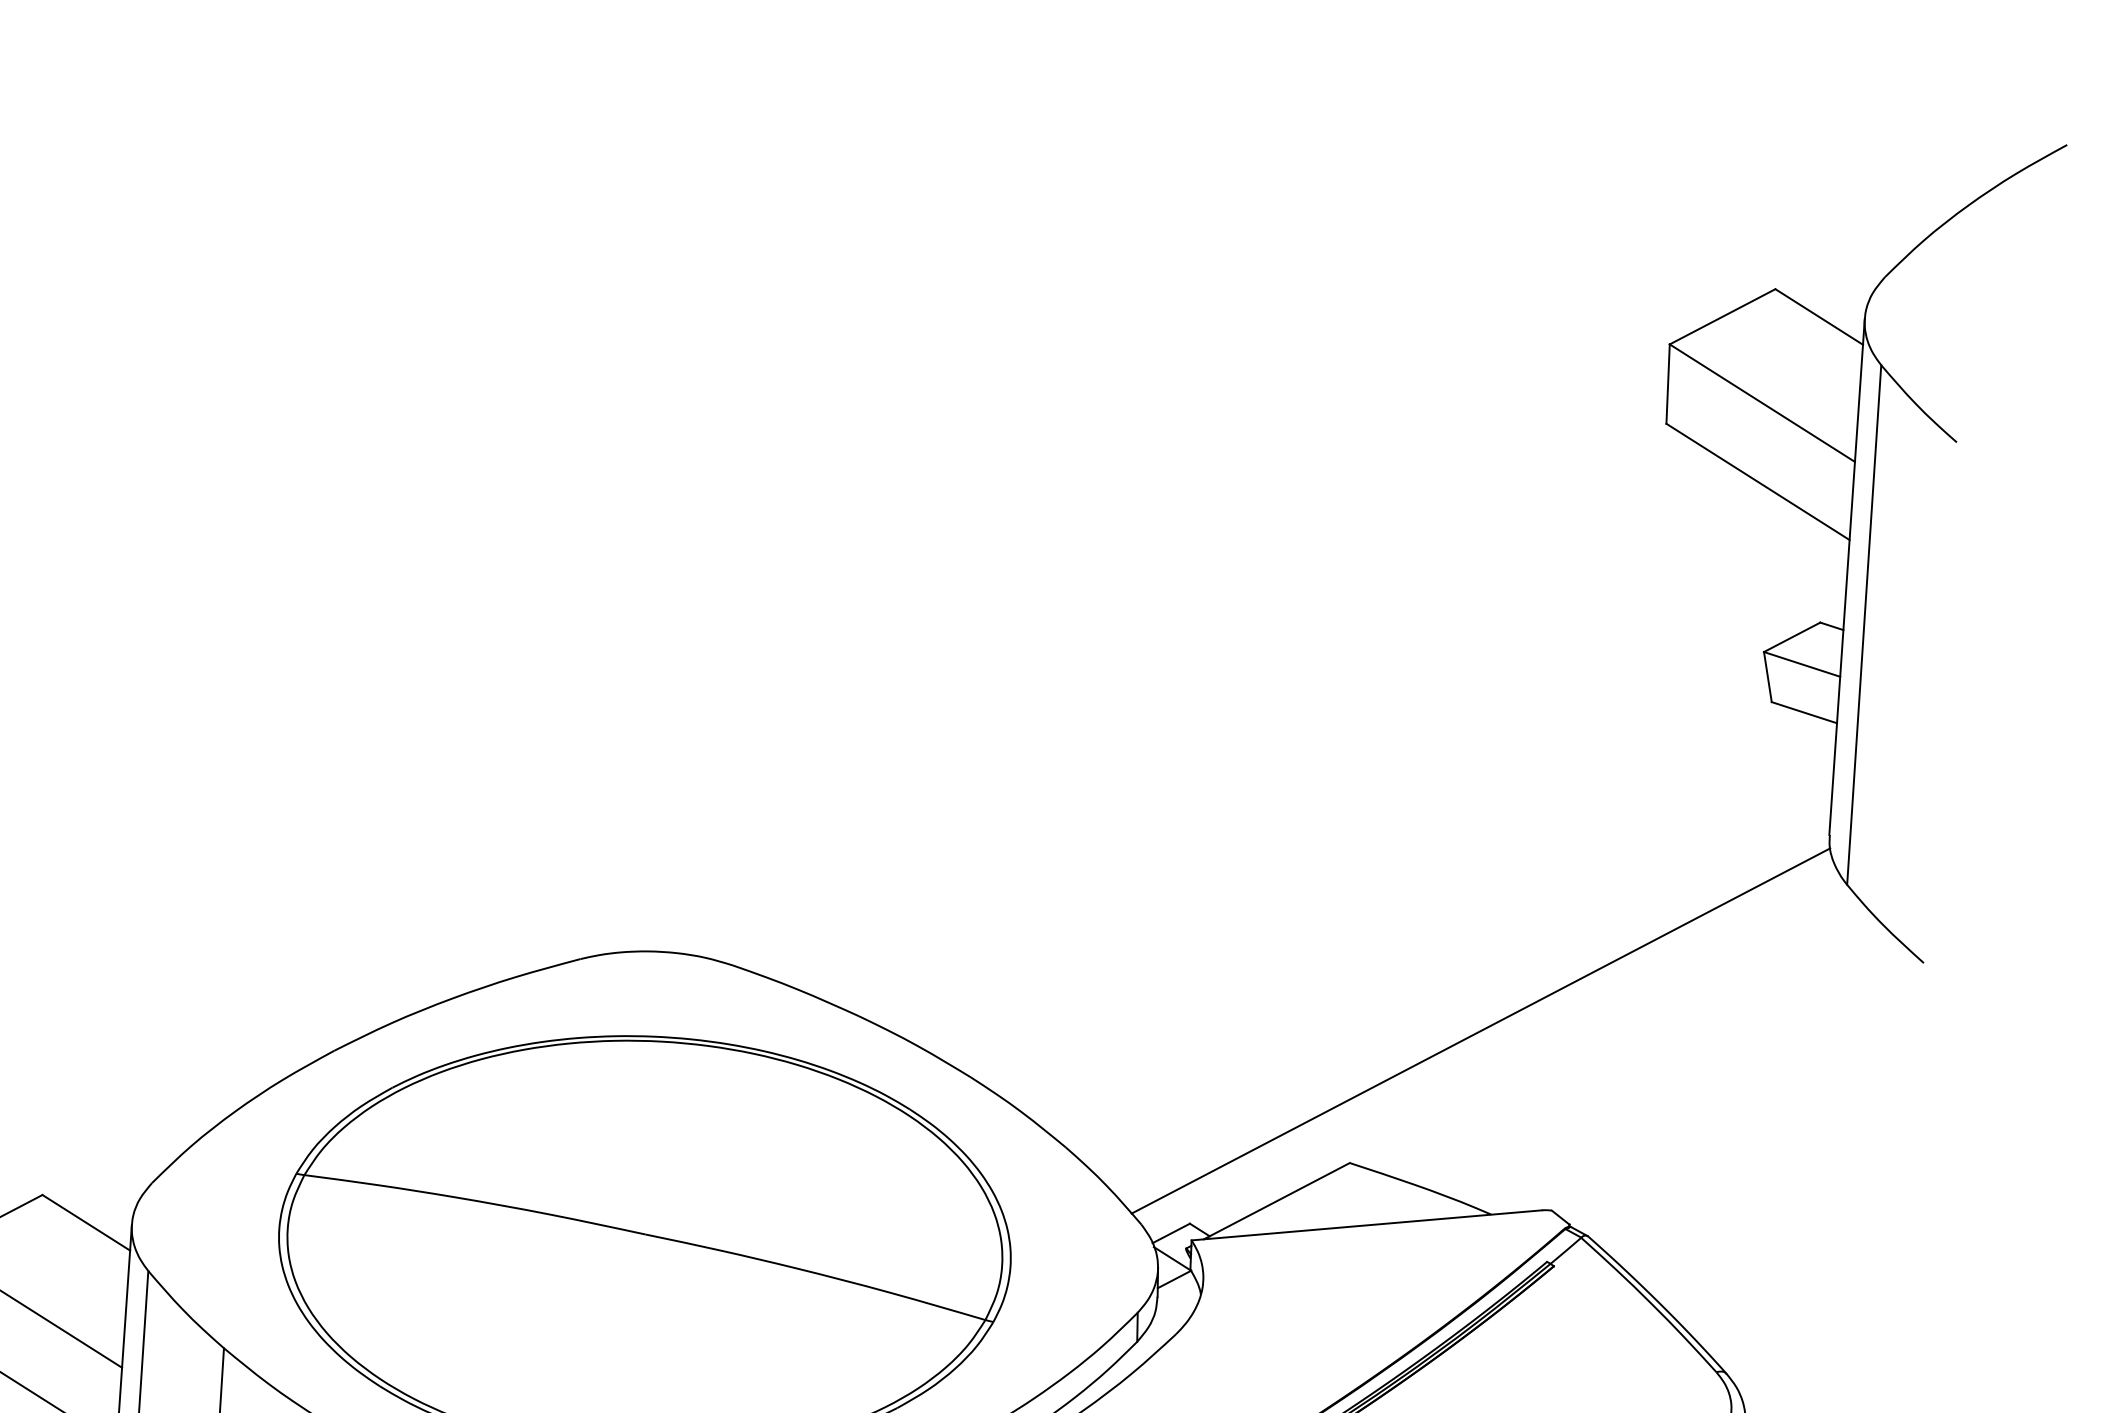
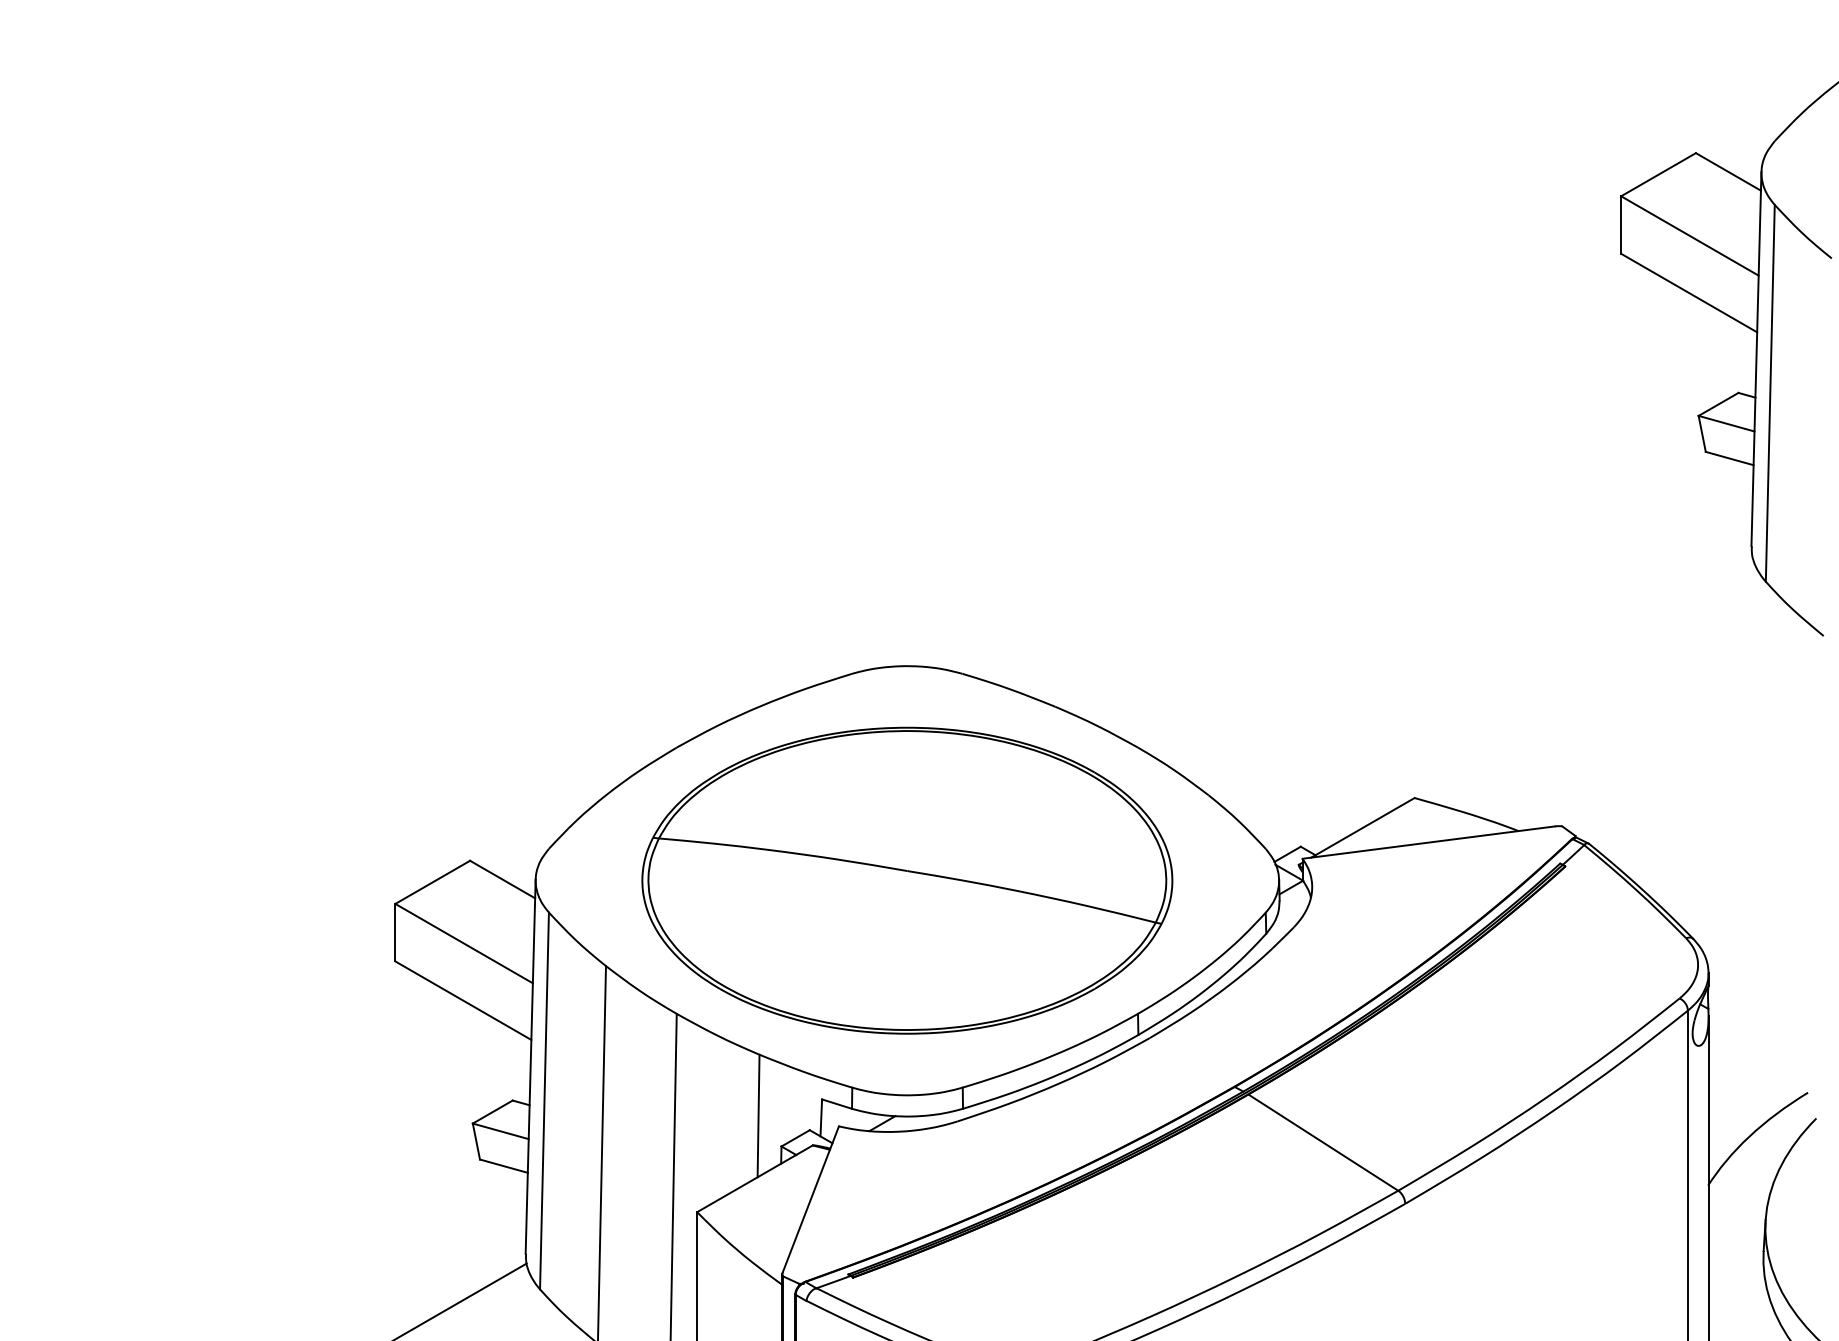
line: (1481, 1030) -> (1505, 698), removed

